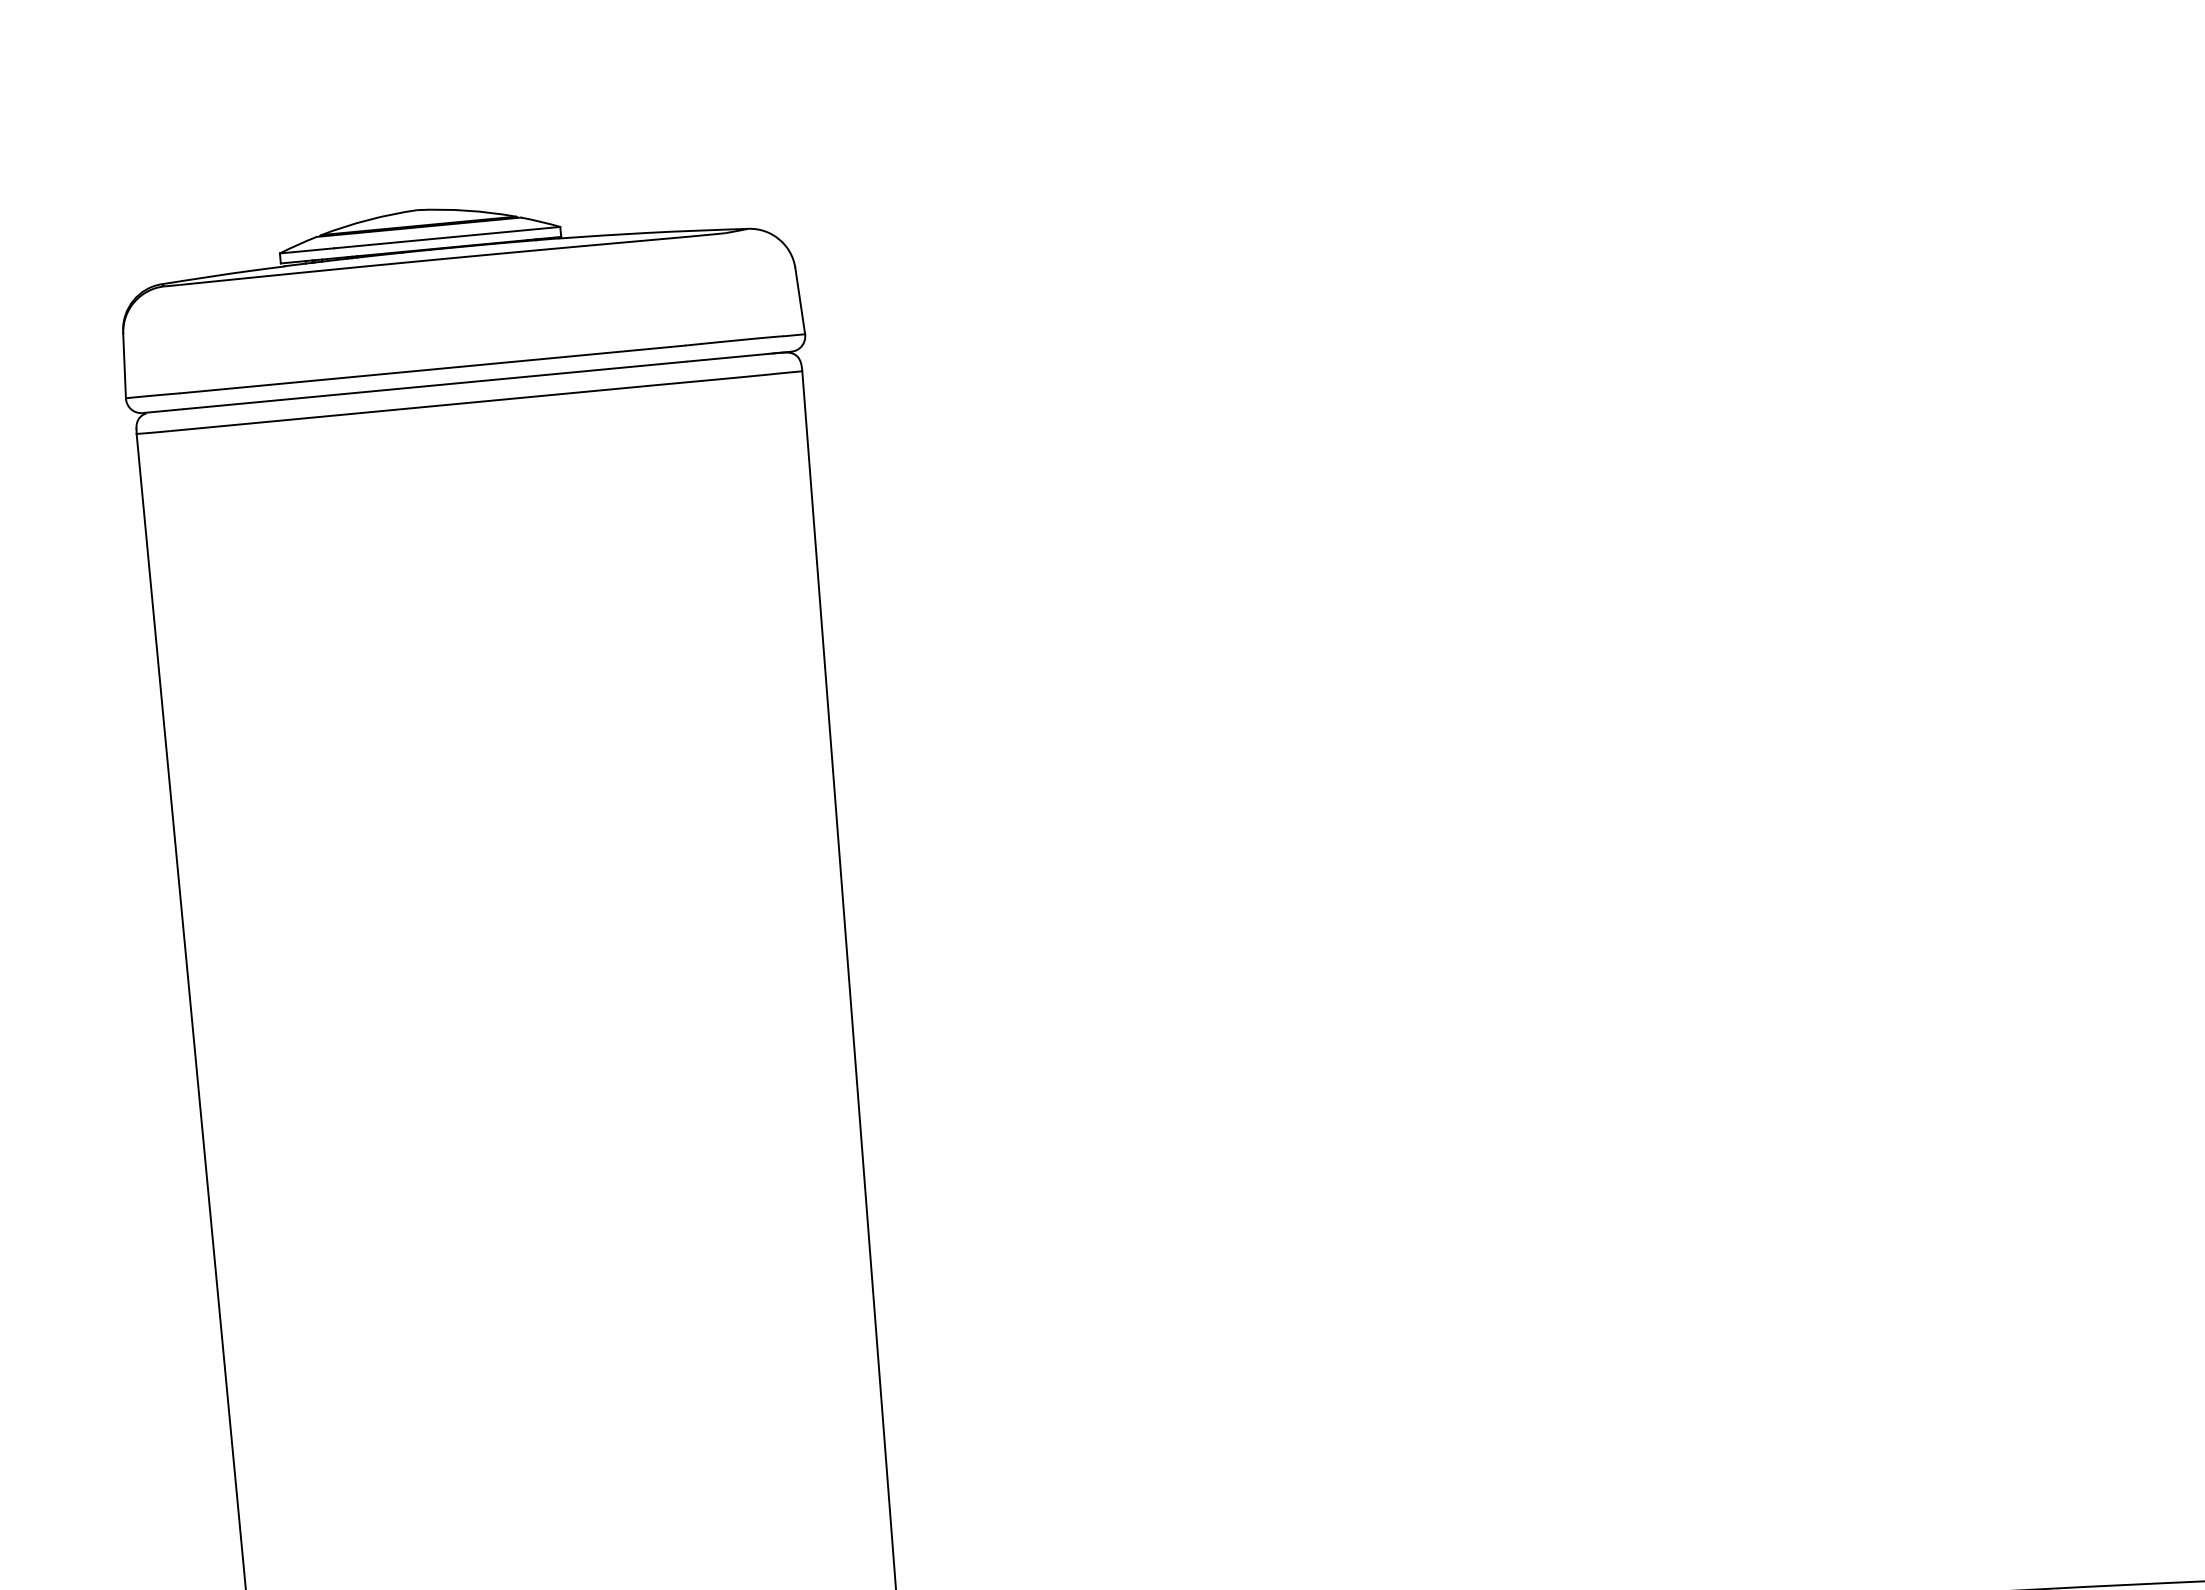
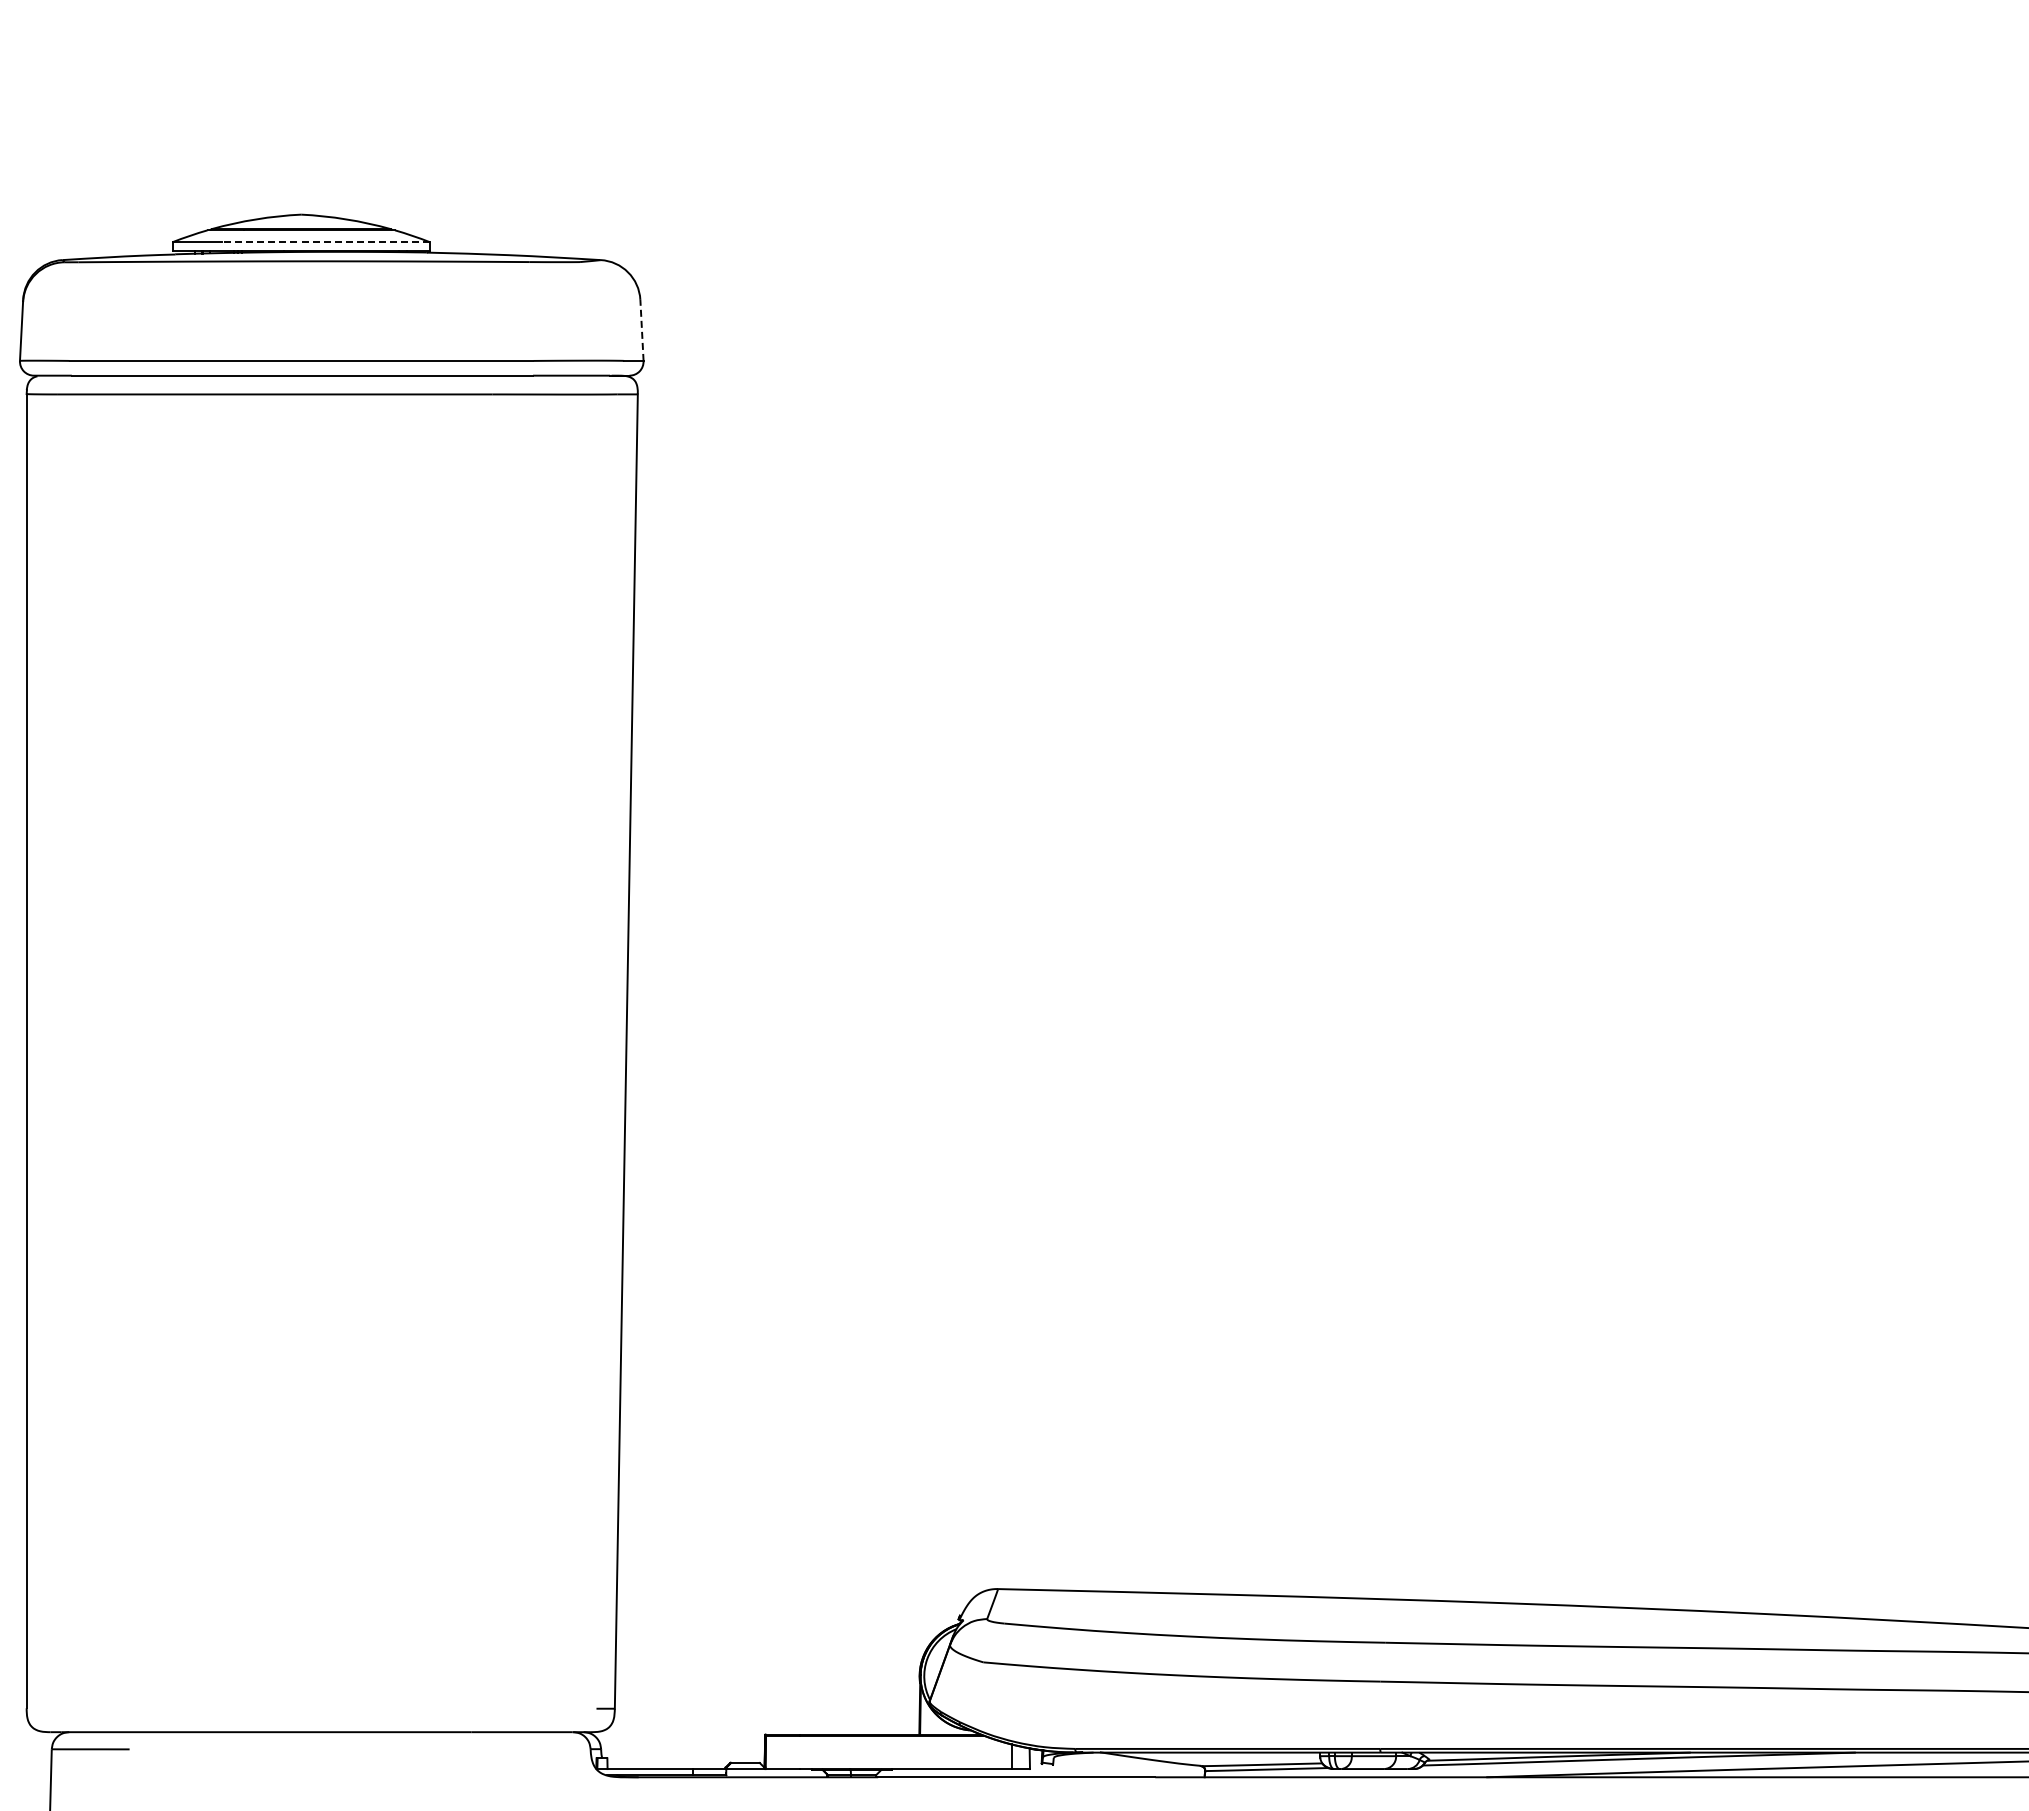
line: (447, 237) -> (326, 242), solid -> dashed
line: (799, 301) -> (641, 330), solid -> dashed

